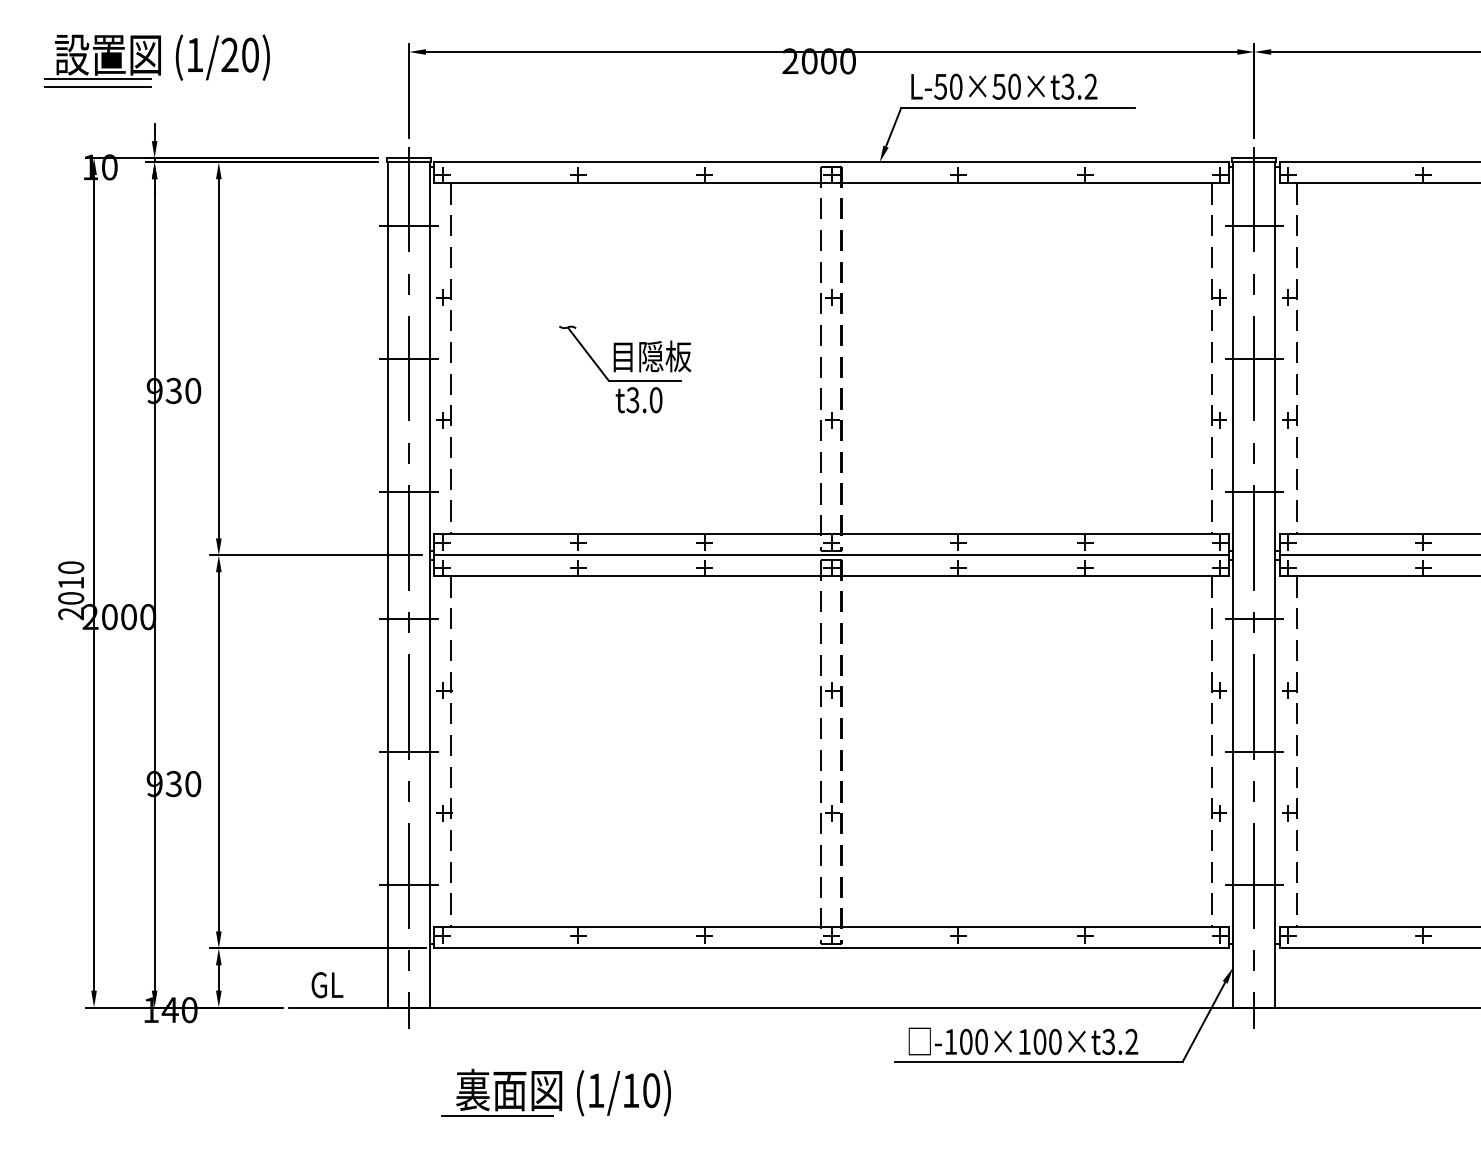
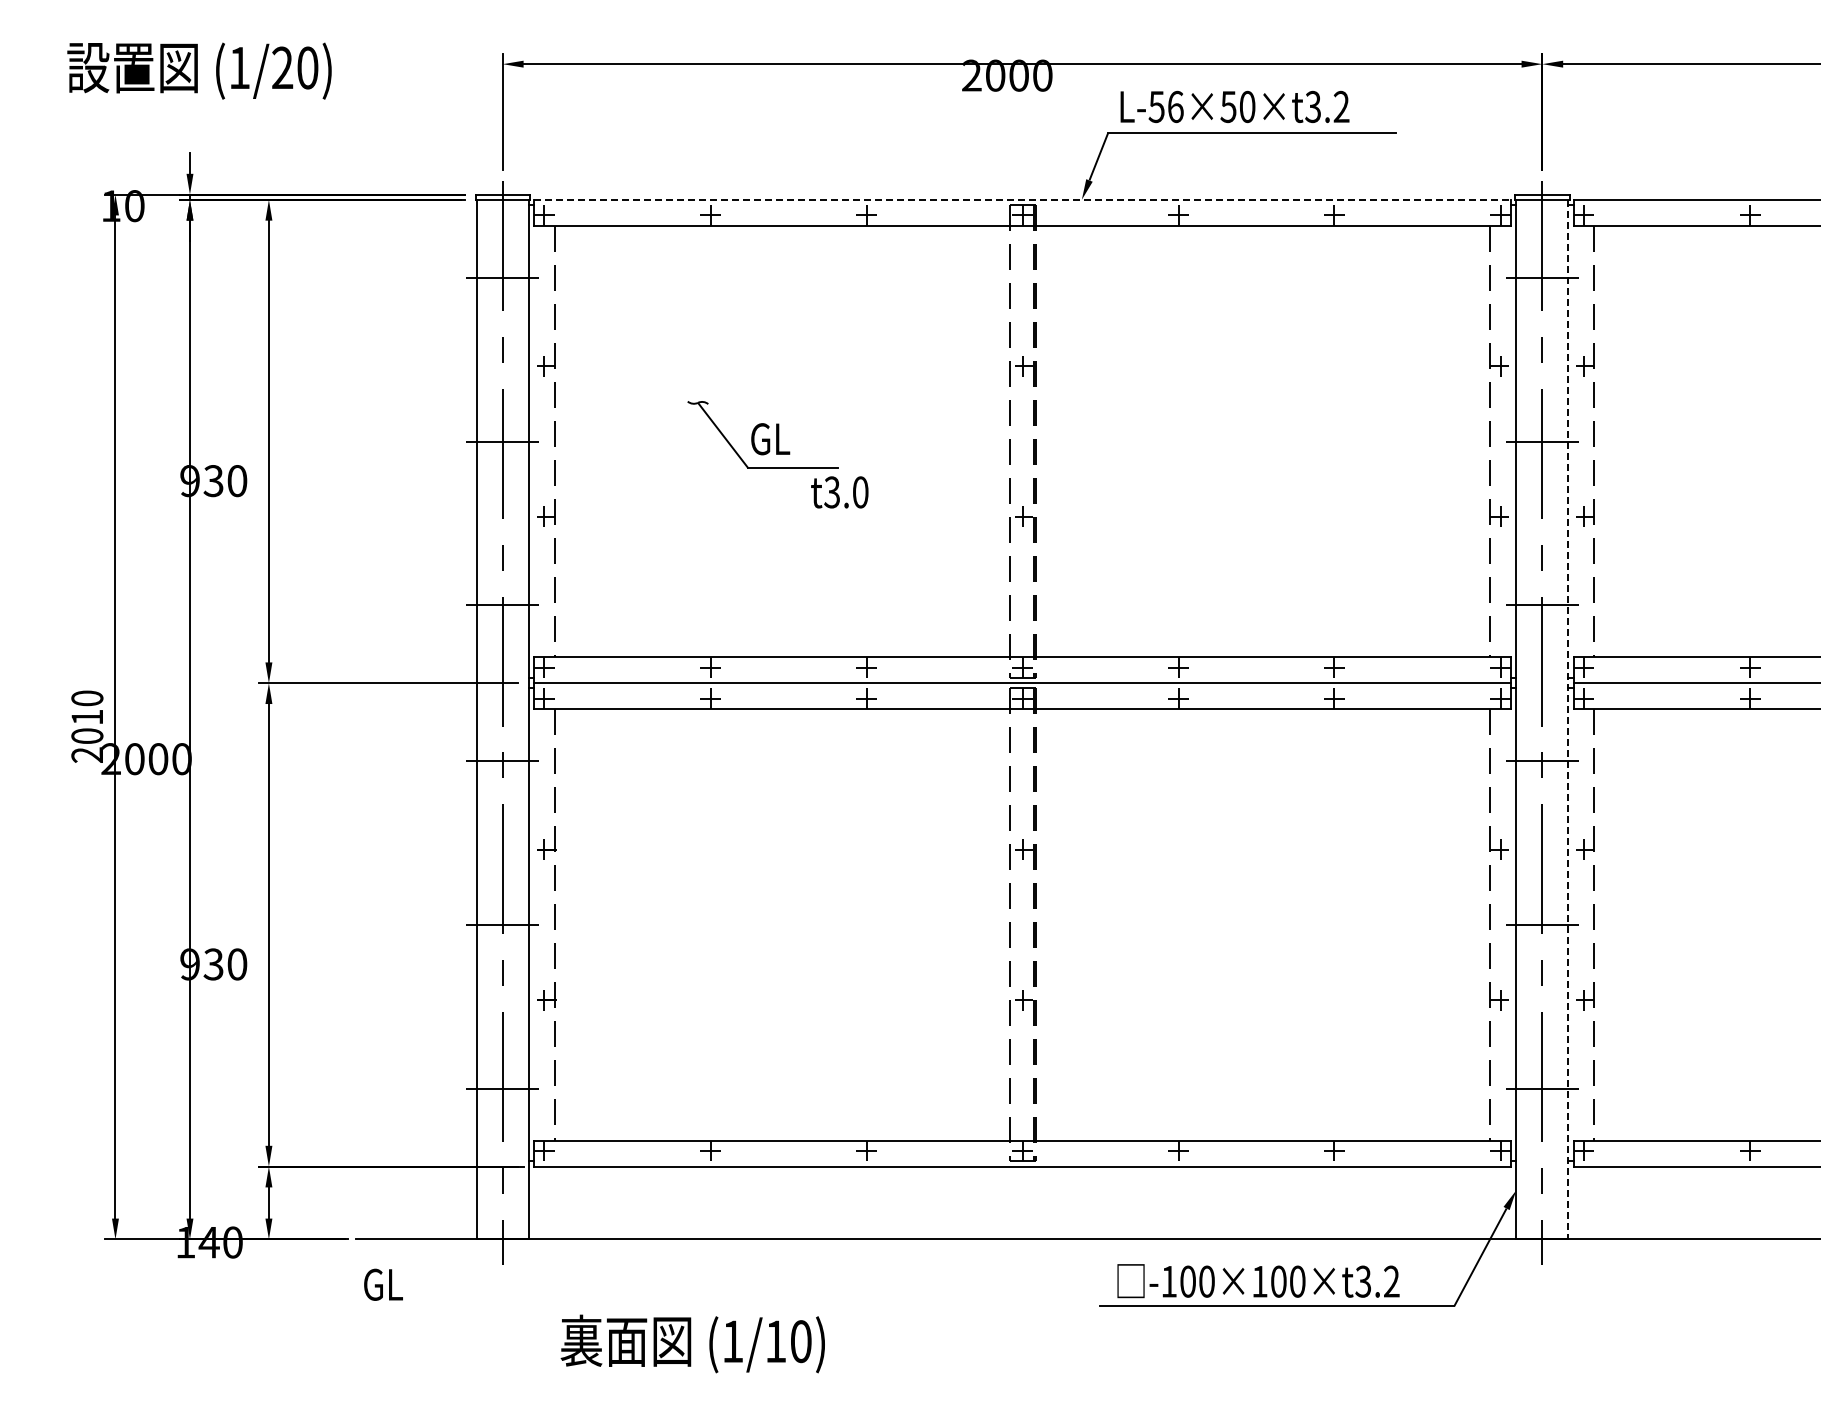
line: (97, 79) -> (119, 97), removed
text: (955, 86) -> (1175, 106), L-50×50×t3.2 -> L-56×50×t3.2
line: (97, 87) -> (119, 107), removed
line: (831, 162) -> (1022, 199), solid -> dashed
text: (651, 356) -> (800, 438), 目隠板 -> GL
text: (638, 400) -> (839, 492), moved
line: (1275, 584) -> (1568, 719), solid -> dashed
text: (327, 984) -> (383, 1284), moved
line: (497, 1115) -> (611, 1372), removed

